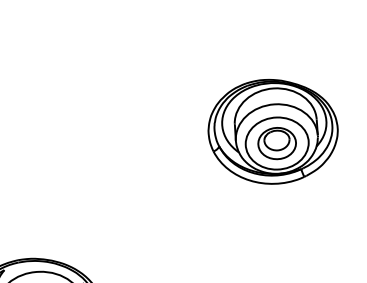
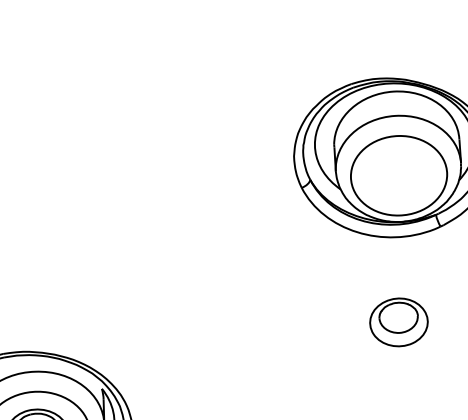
part: (276, 143) -> (397, 322), moved

